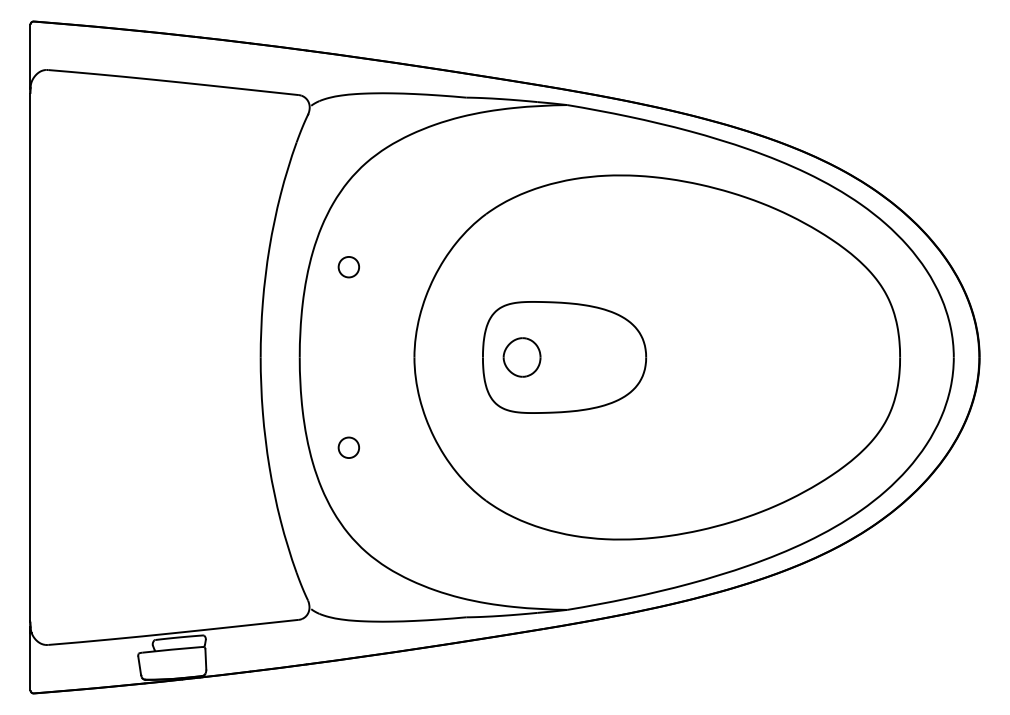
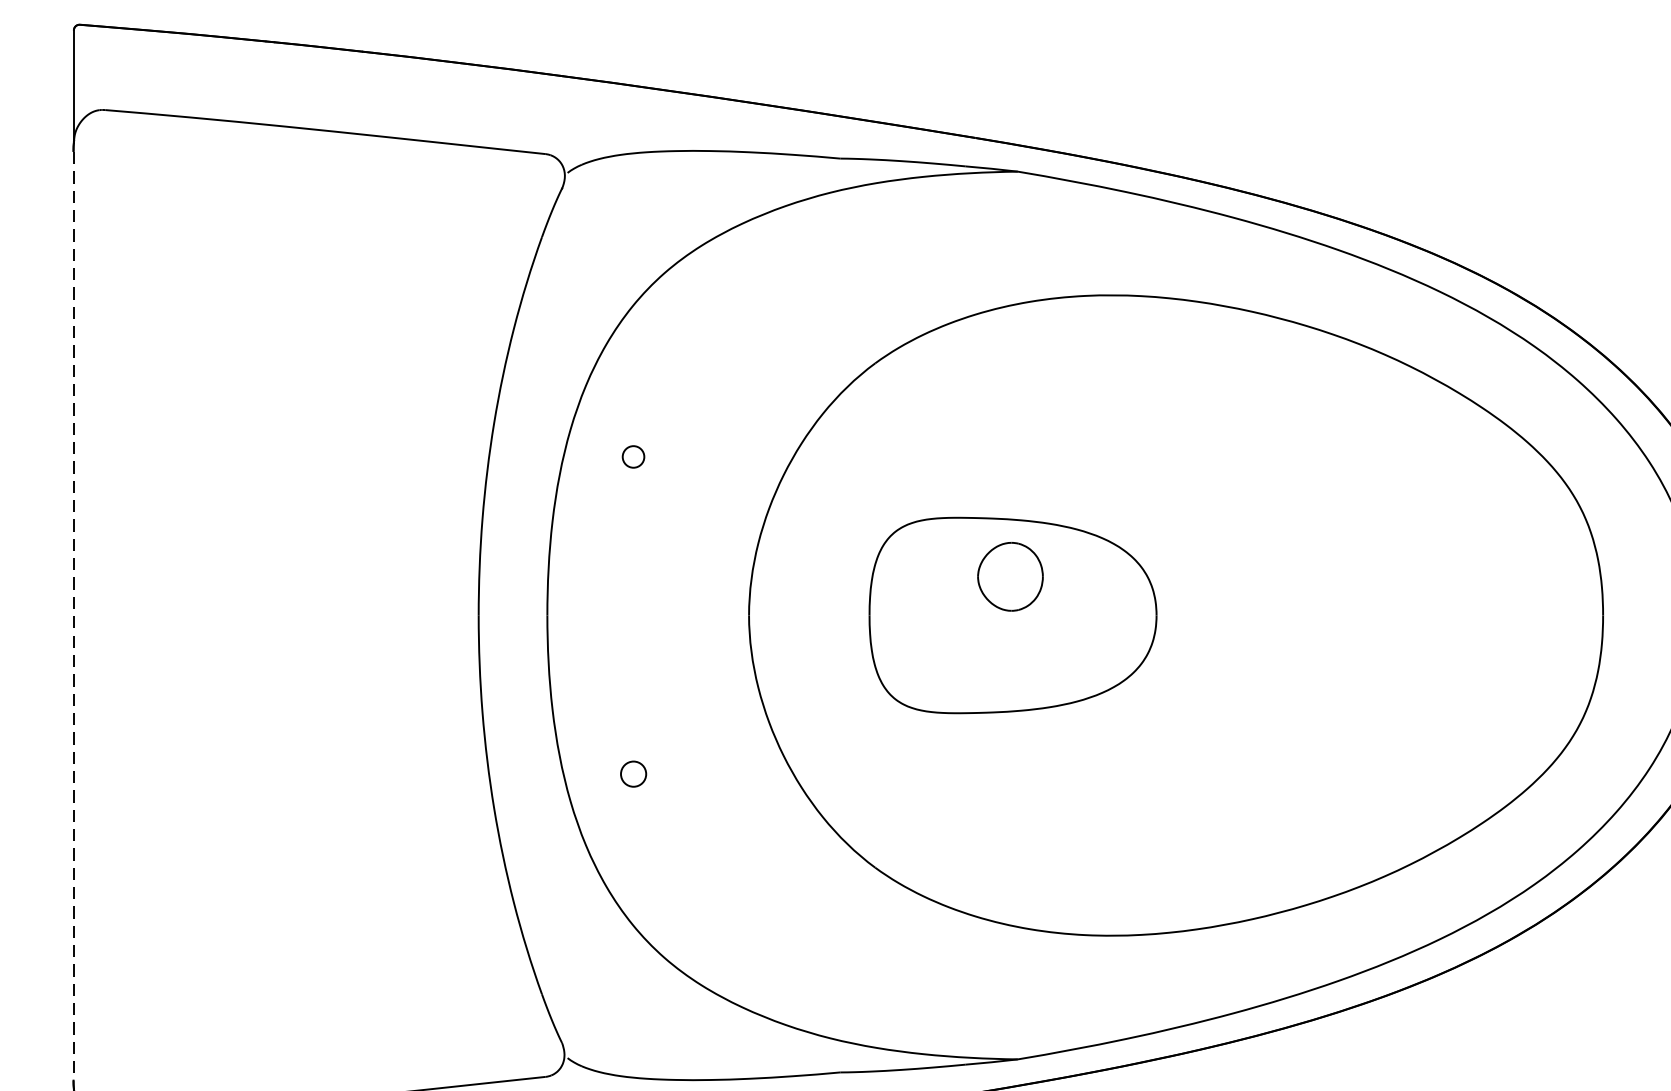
circle: (348, 267) -> (633, 457), size x0.6
line: (30, 357) -> (73, 615), solid -> dashed
part: (521, 357) -> (1009, 576), moved
circle: (348, 447) -> (633, 773), size x0.7

